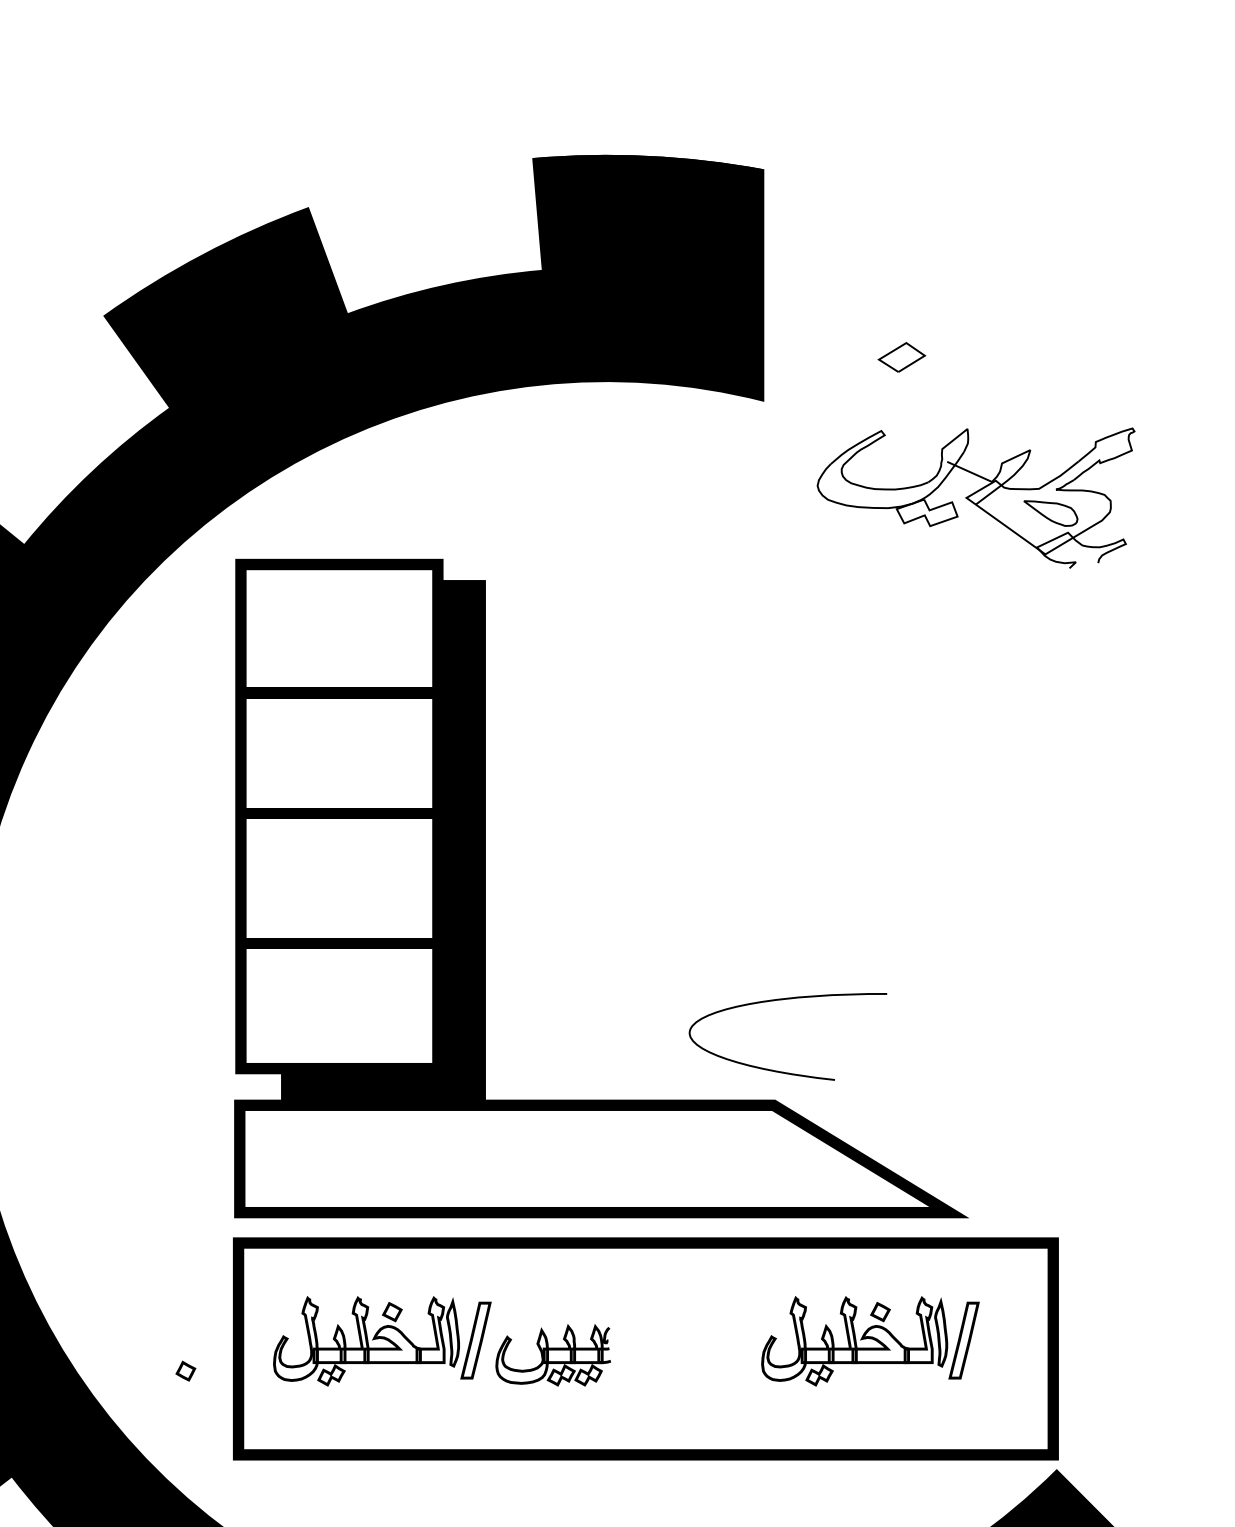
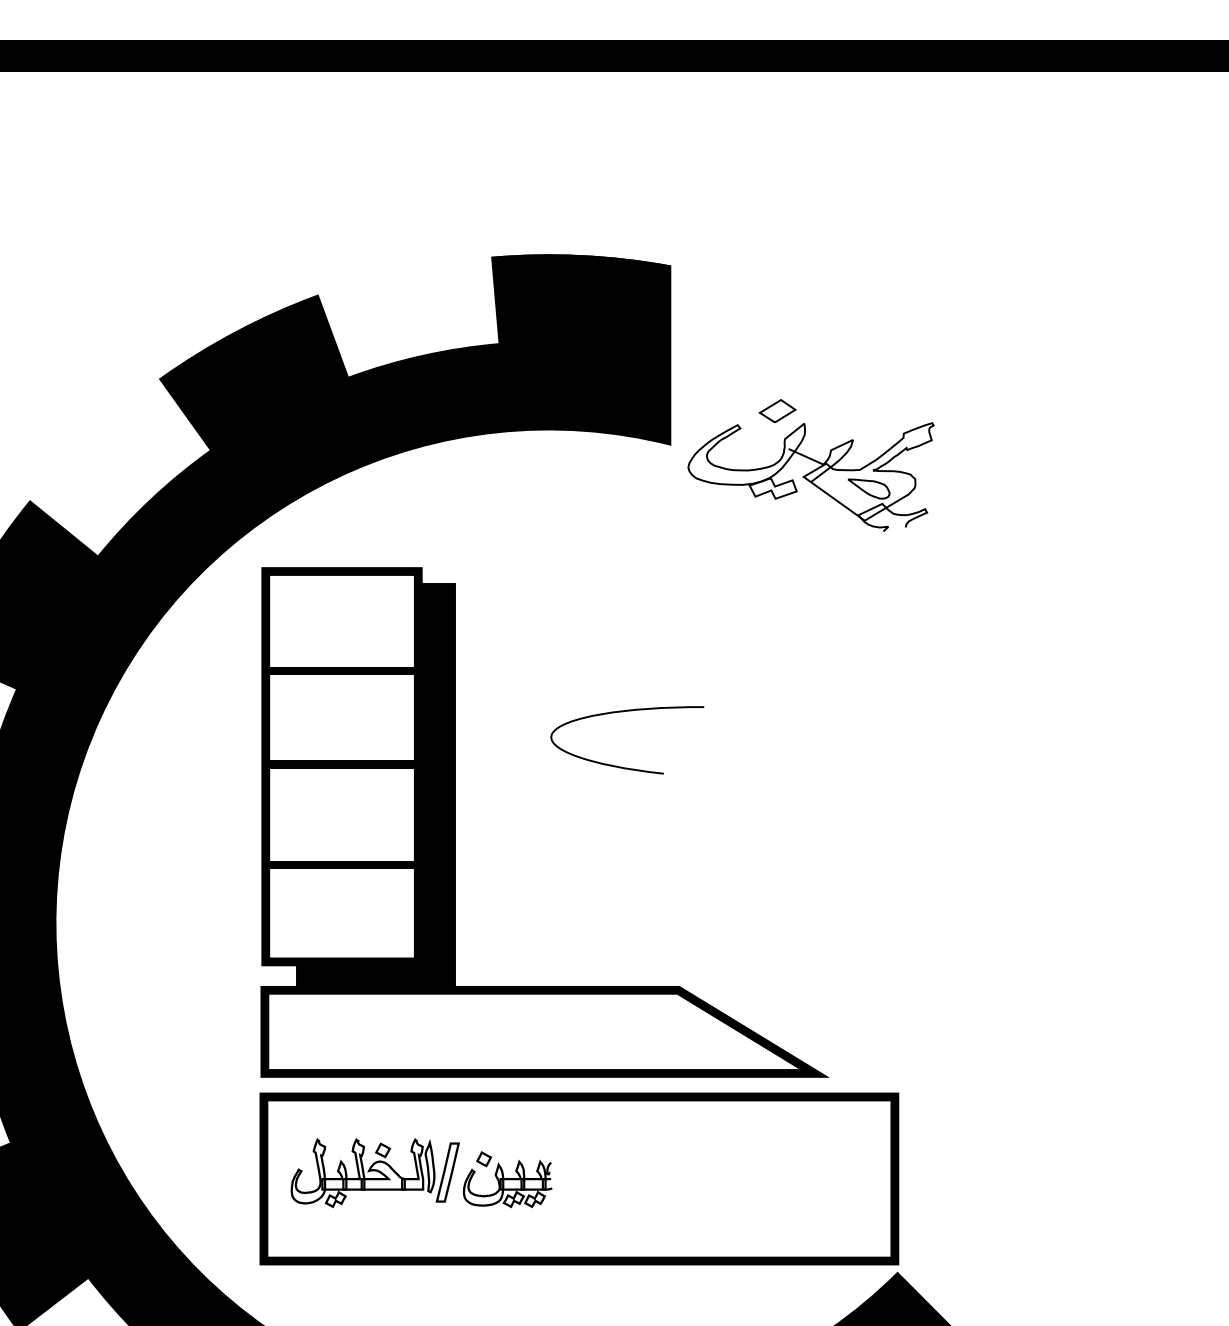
part: (975, 497) -> (810, 476), moved
curve: (780, 1070) -> (621, 766), moved
part: (869, 1341) -> (752, 1173), removed
part: (185, 1371) -> (483, 1159), moved

